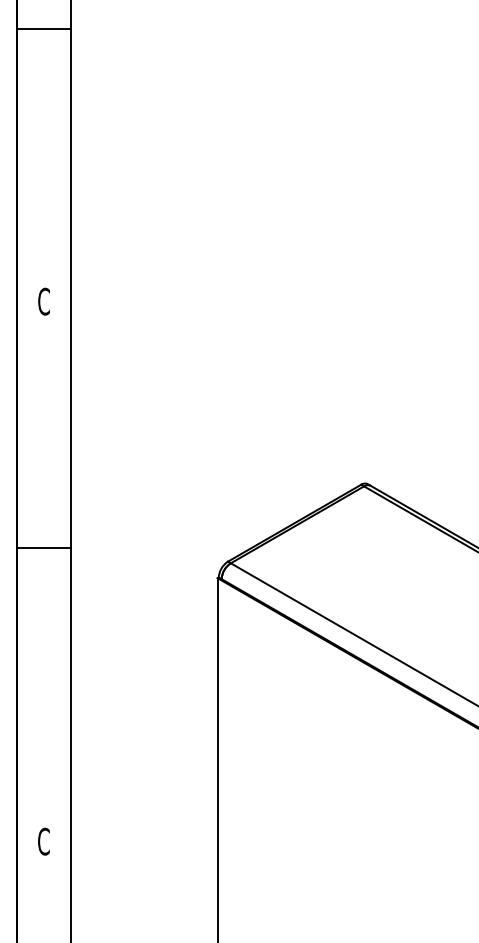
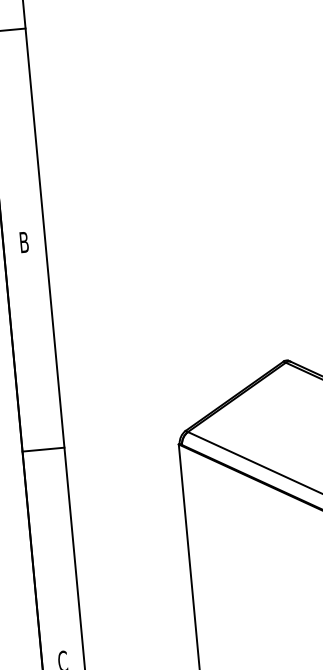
text: (43, 301) -> (23, 242), C -> B
line: (44, 547) -> (43, 449), moved

